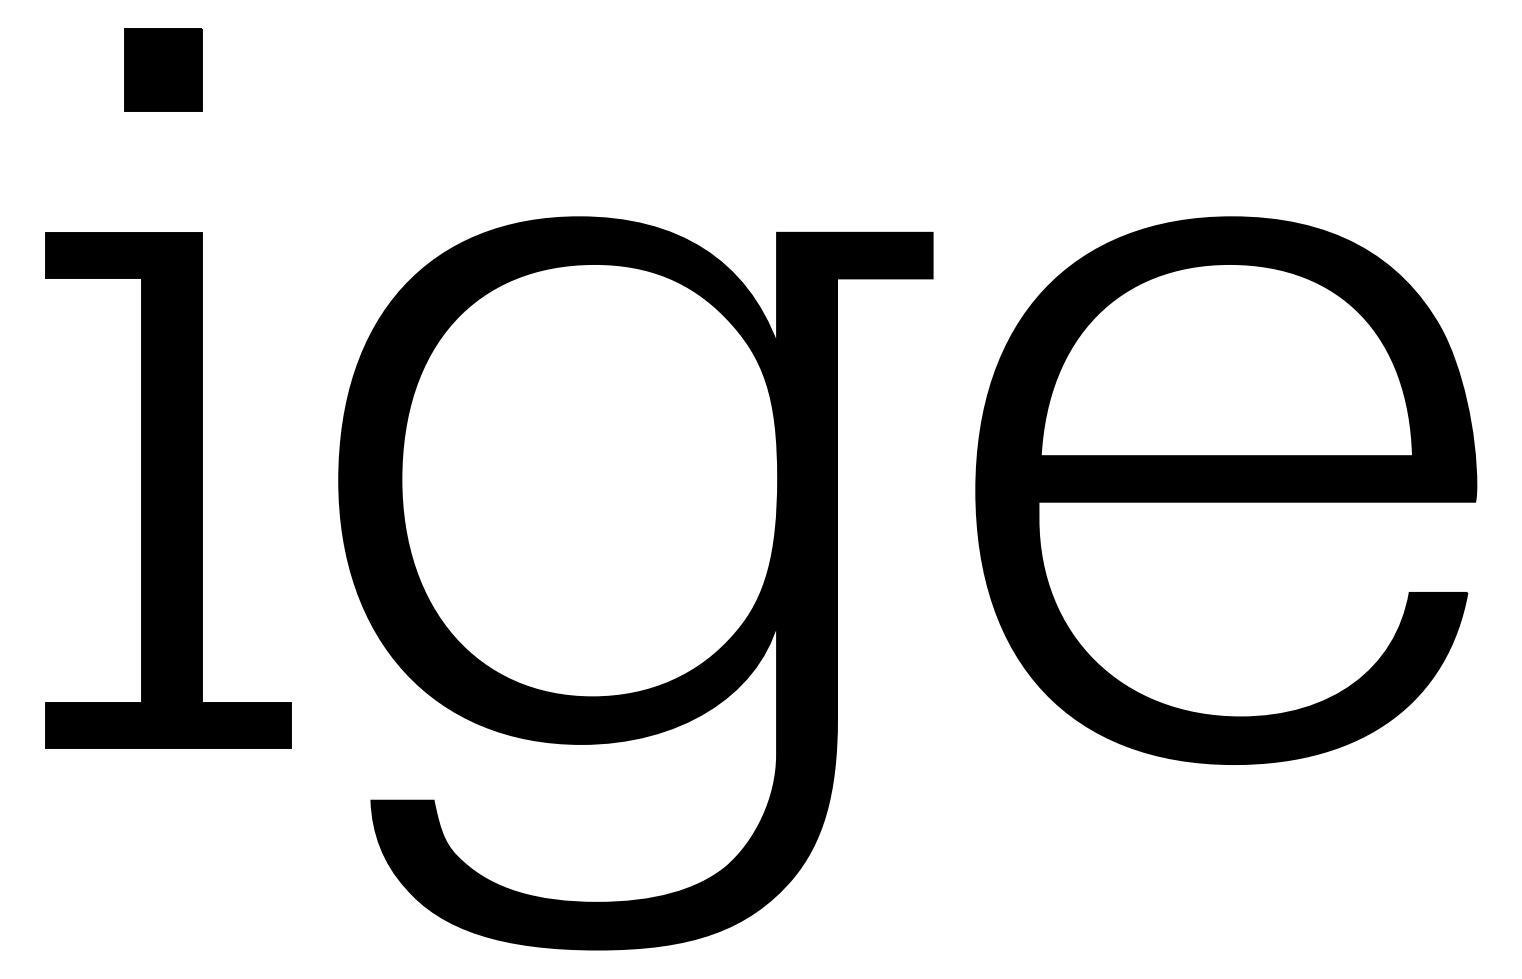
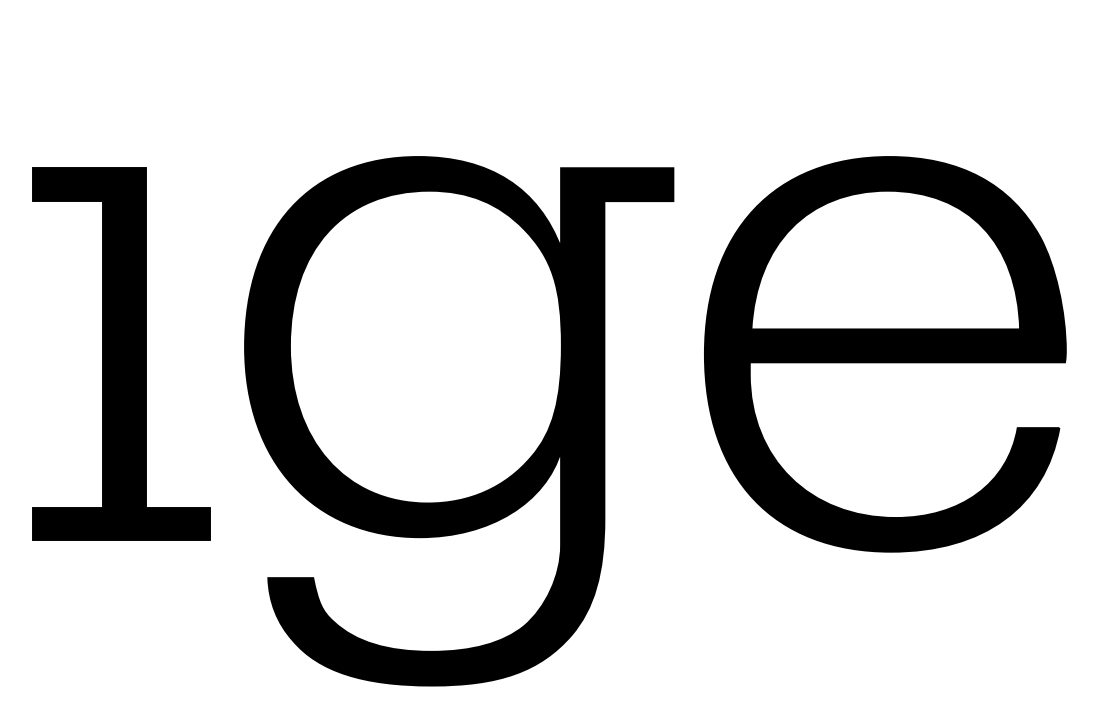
part: (163, 69) -> (118, 50), removed

